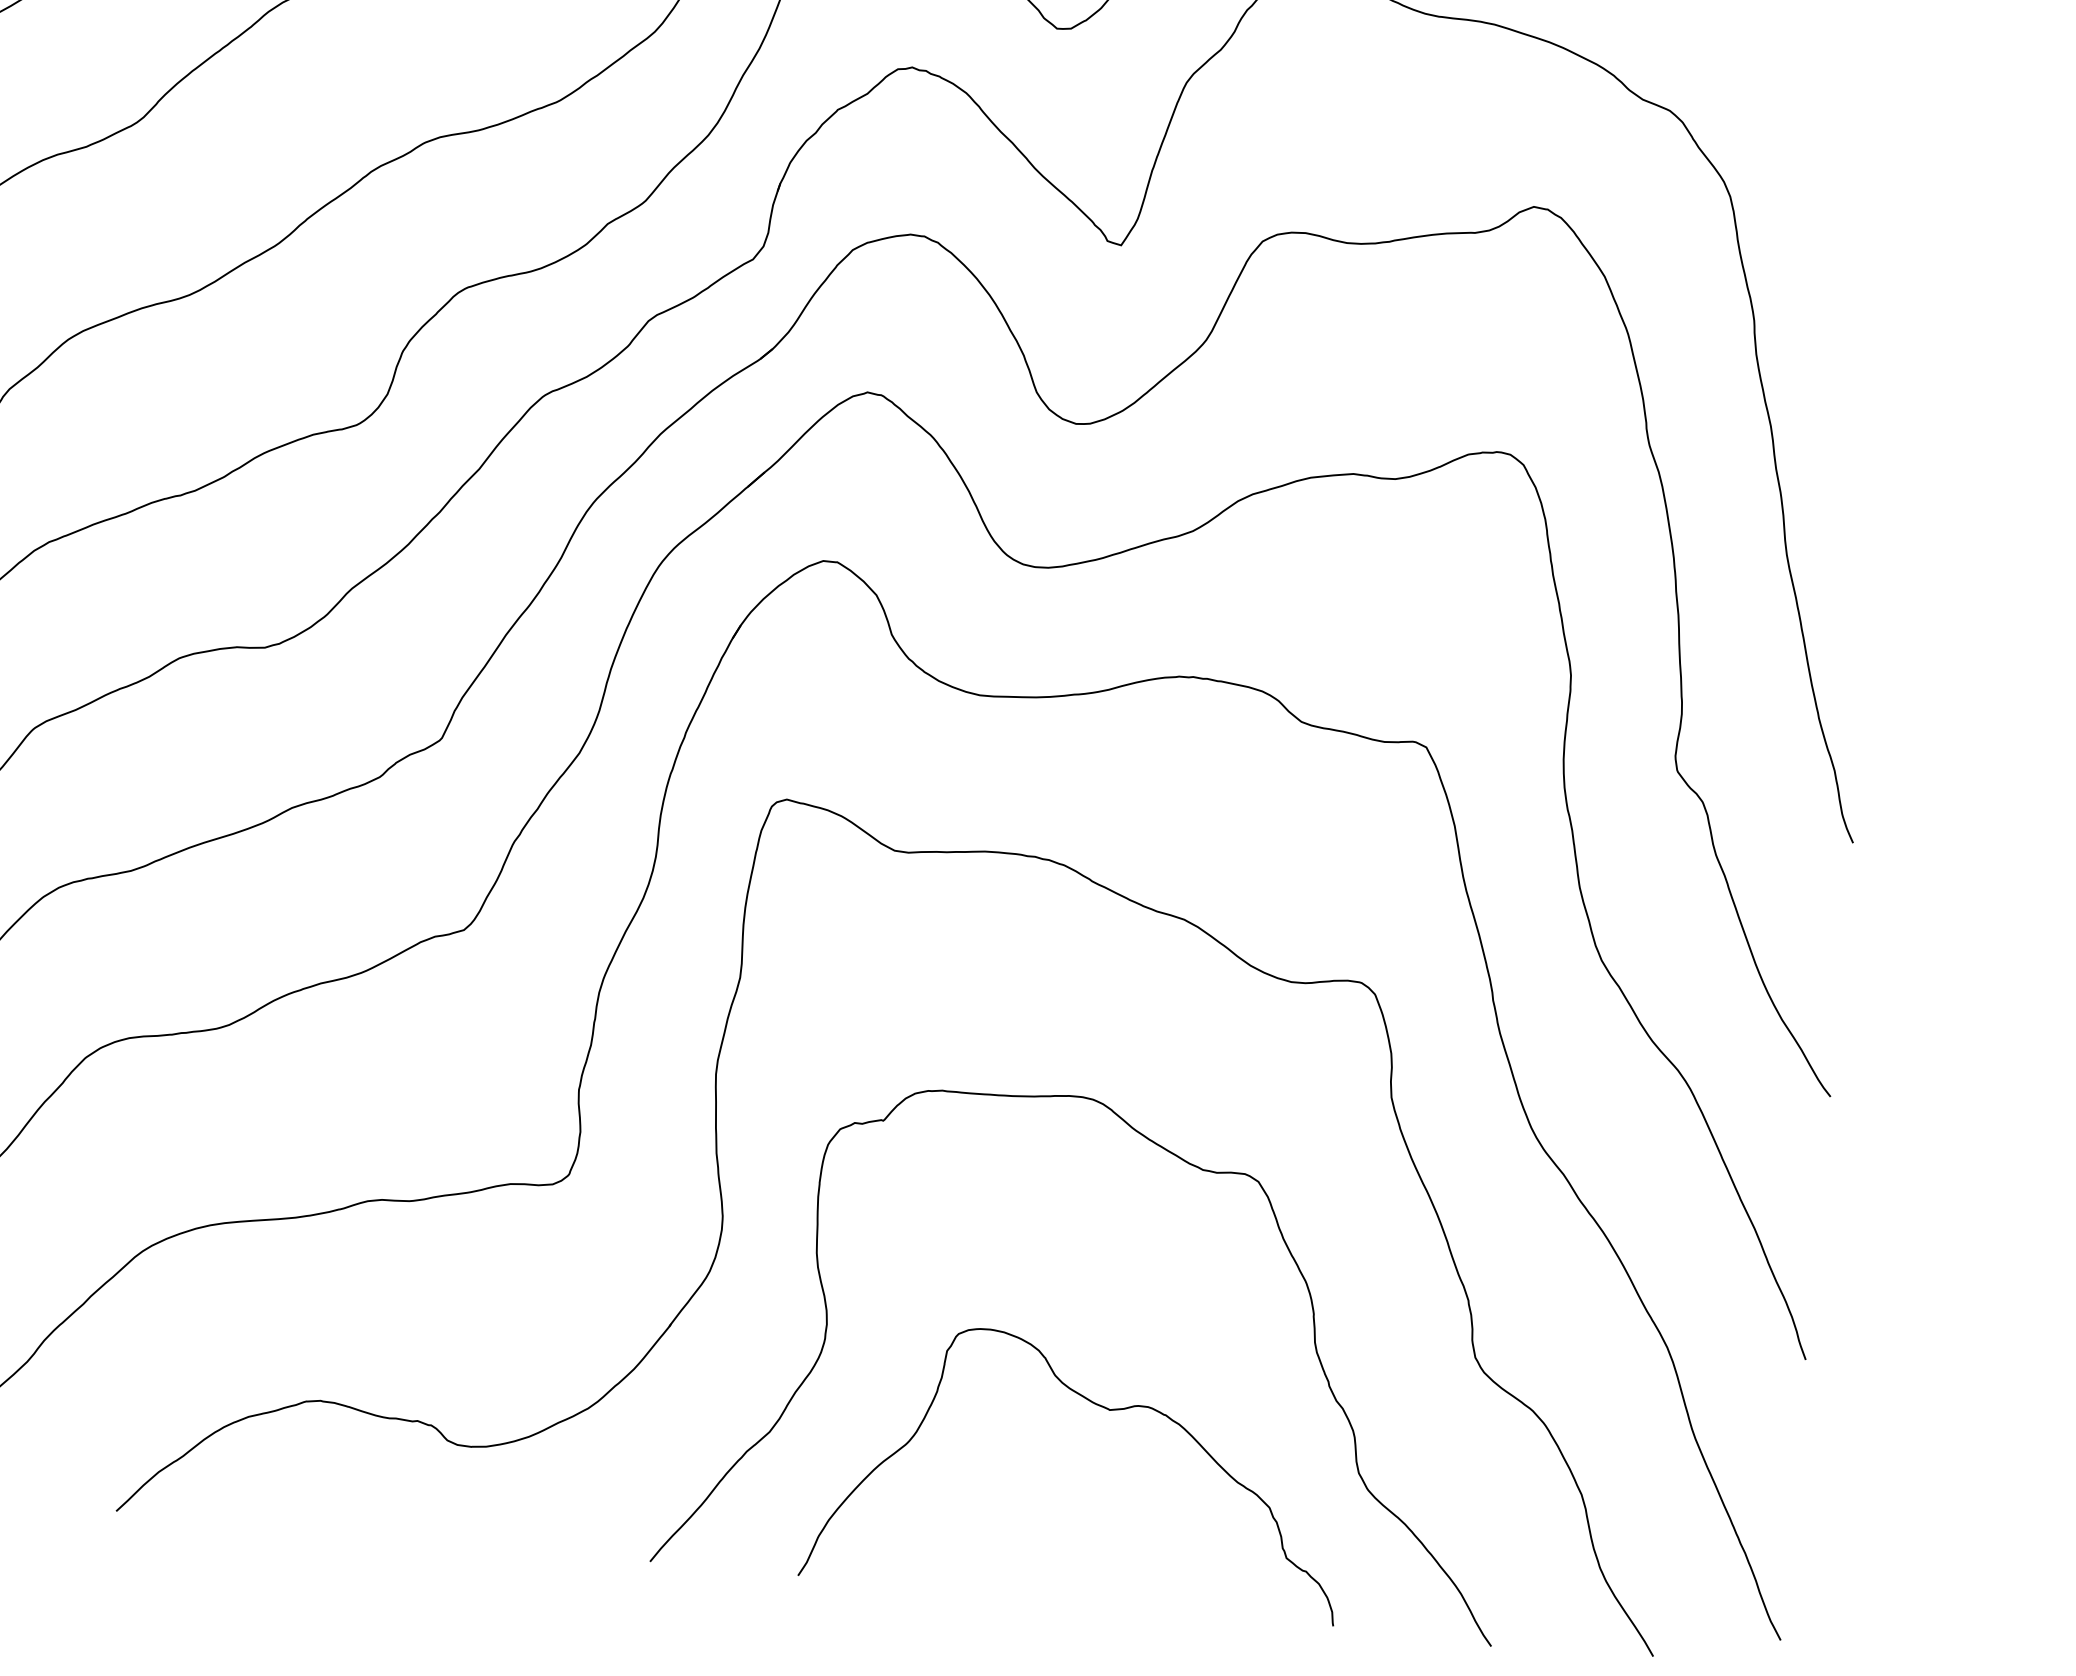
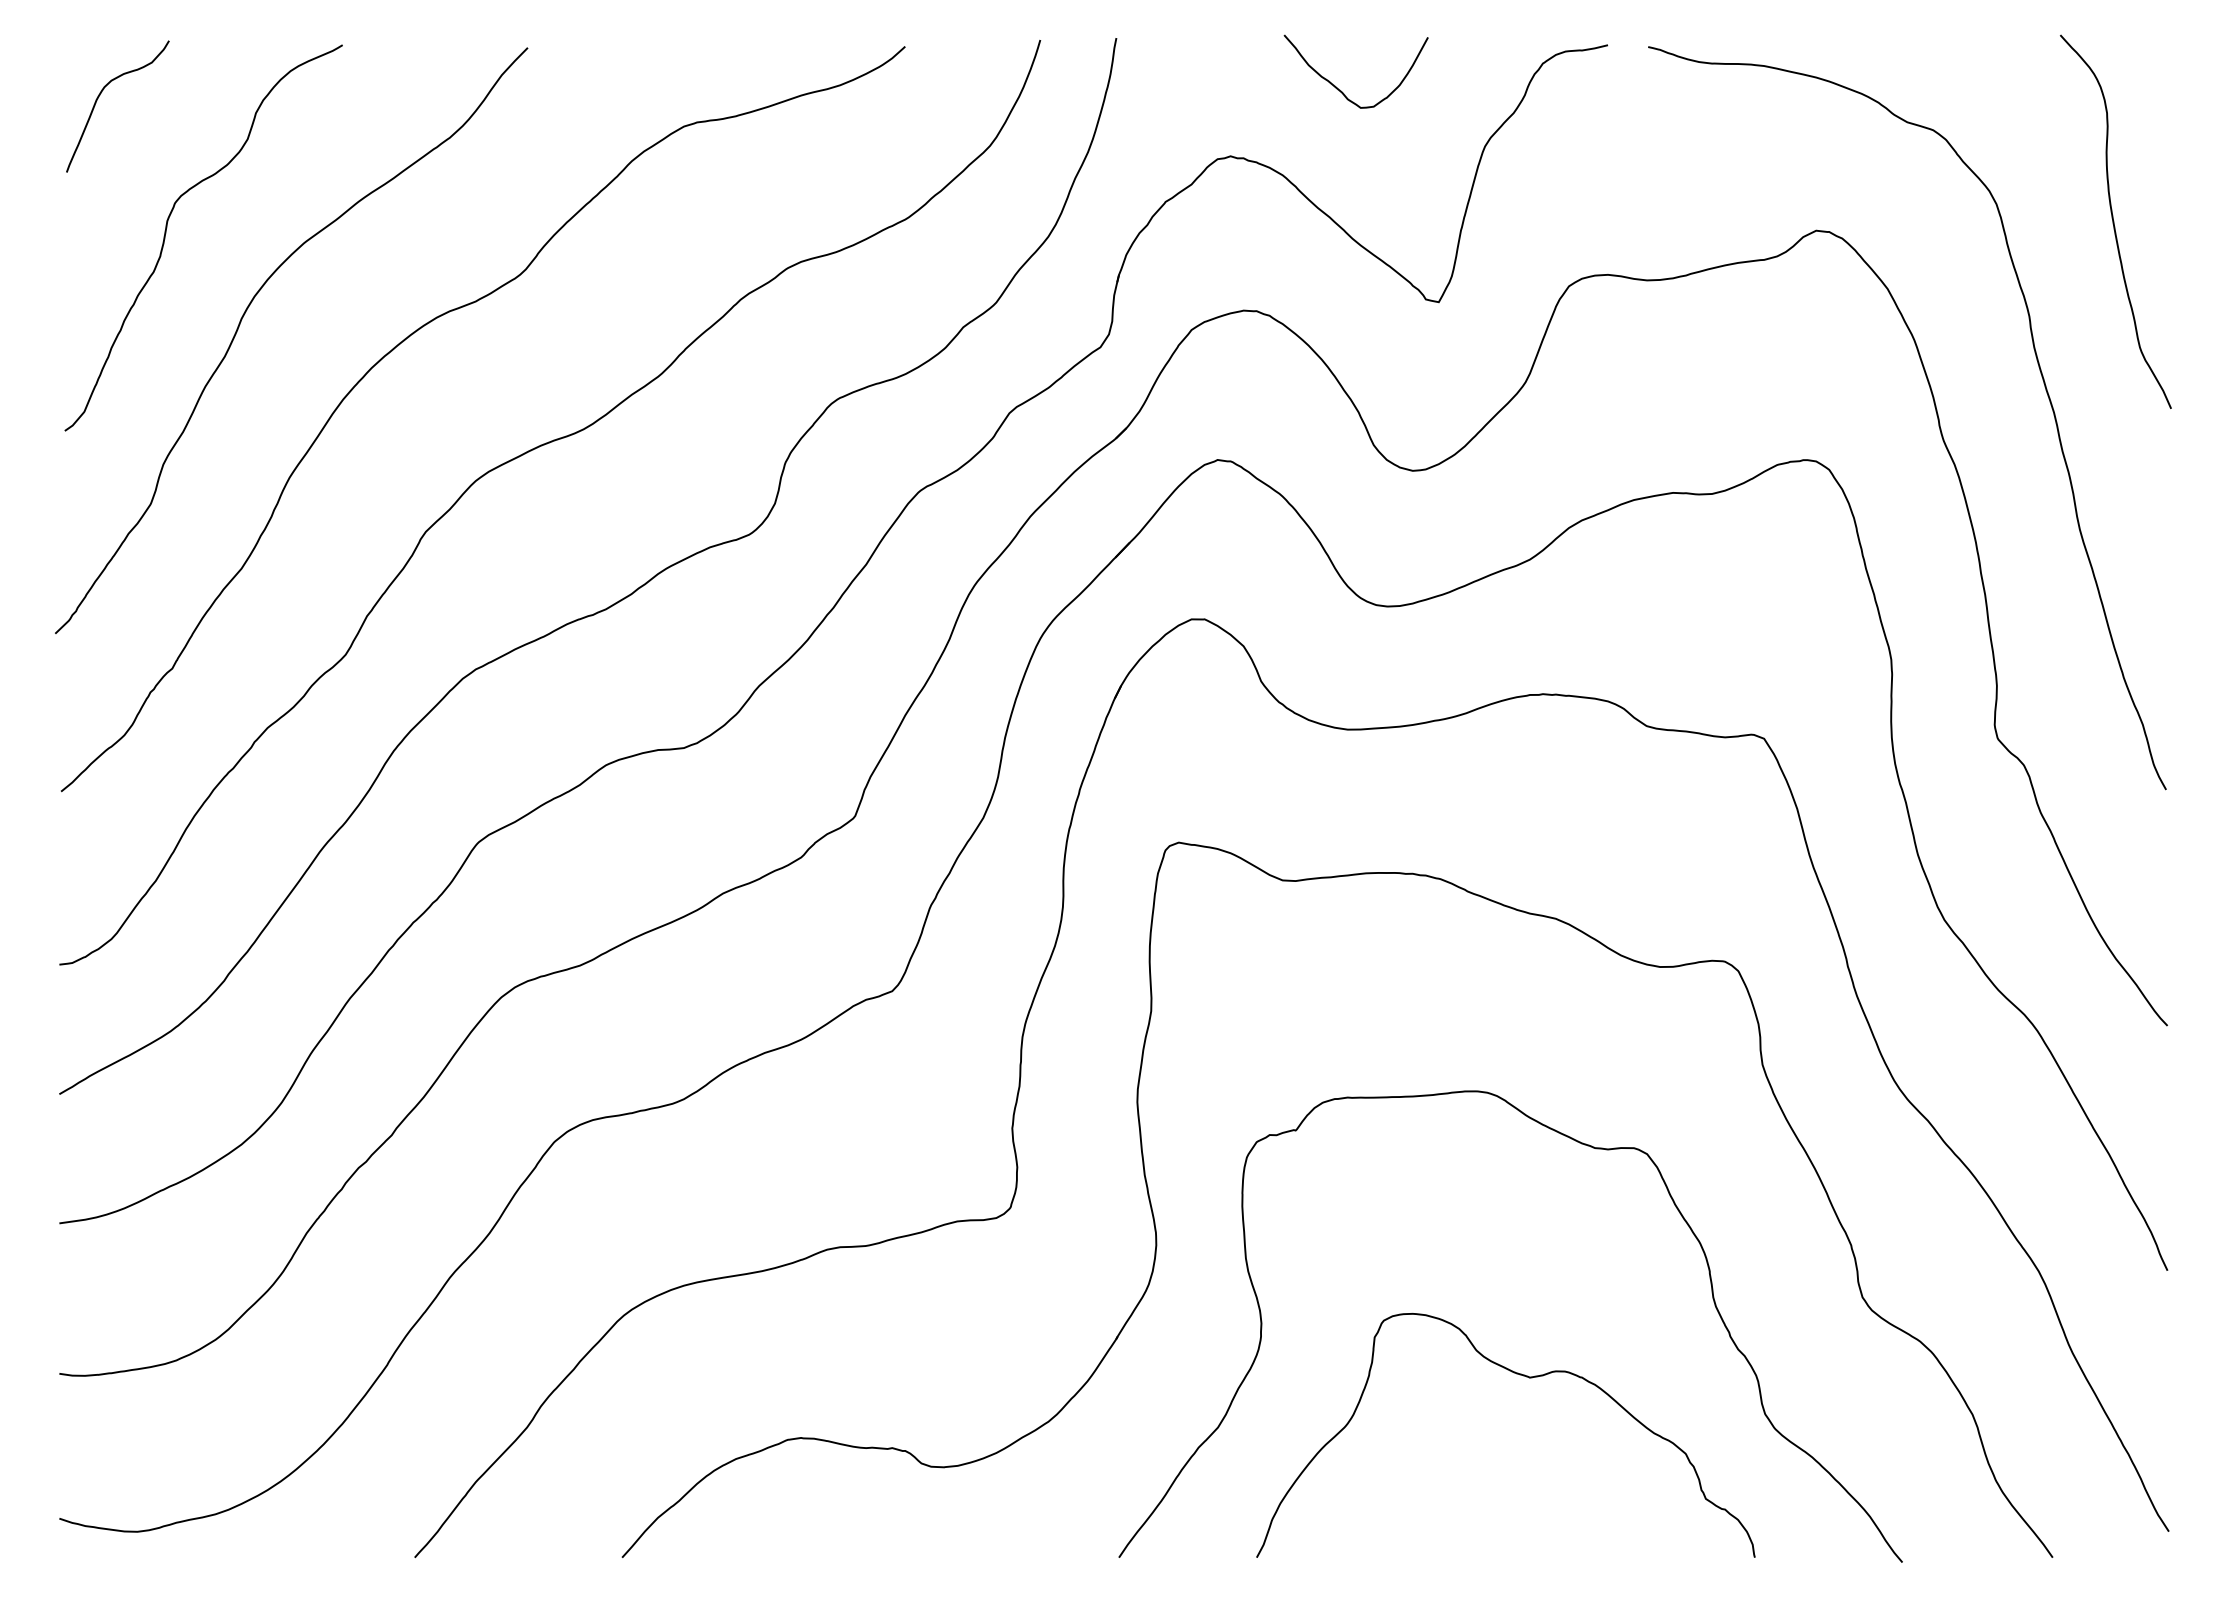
curve: (1855, 227) -> (2114, 221), added

